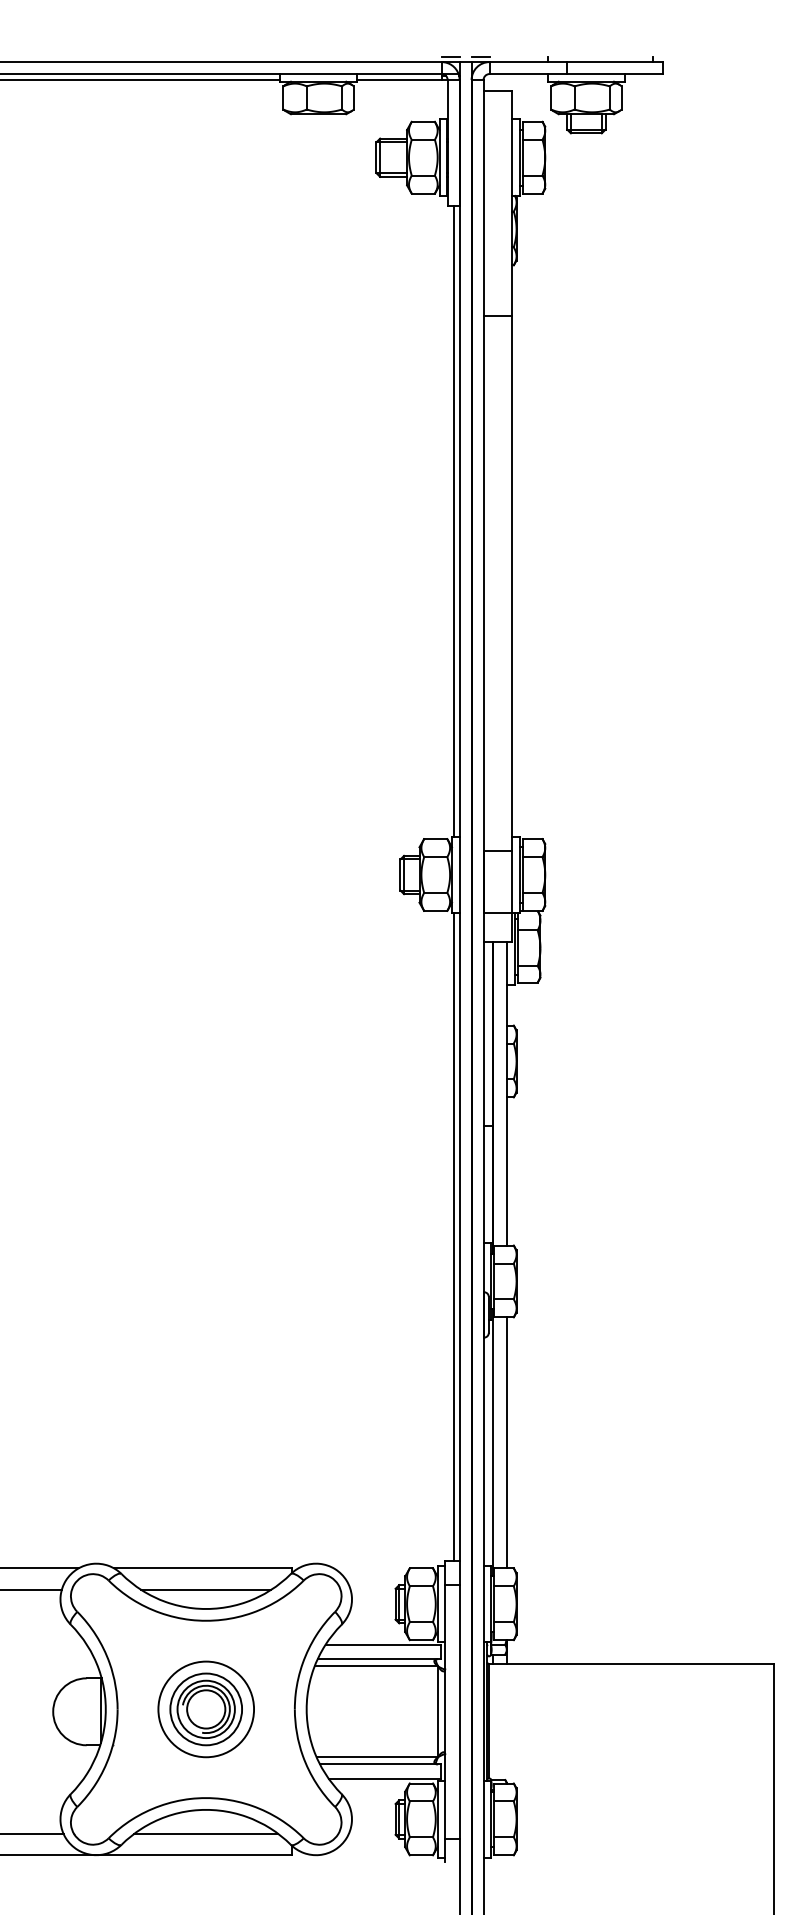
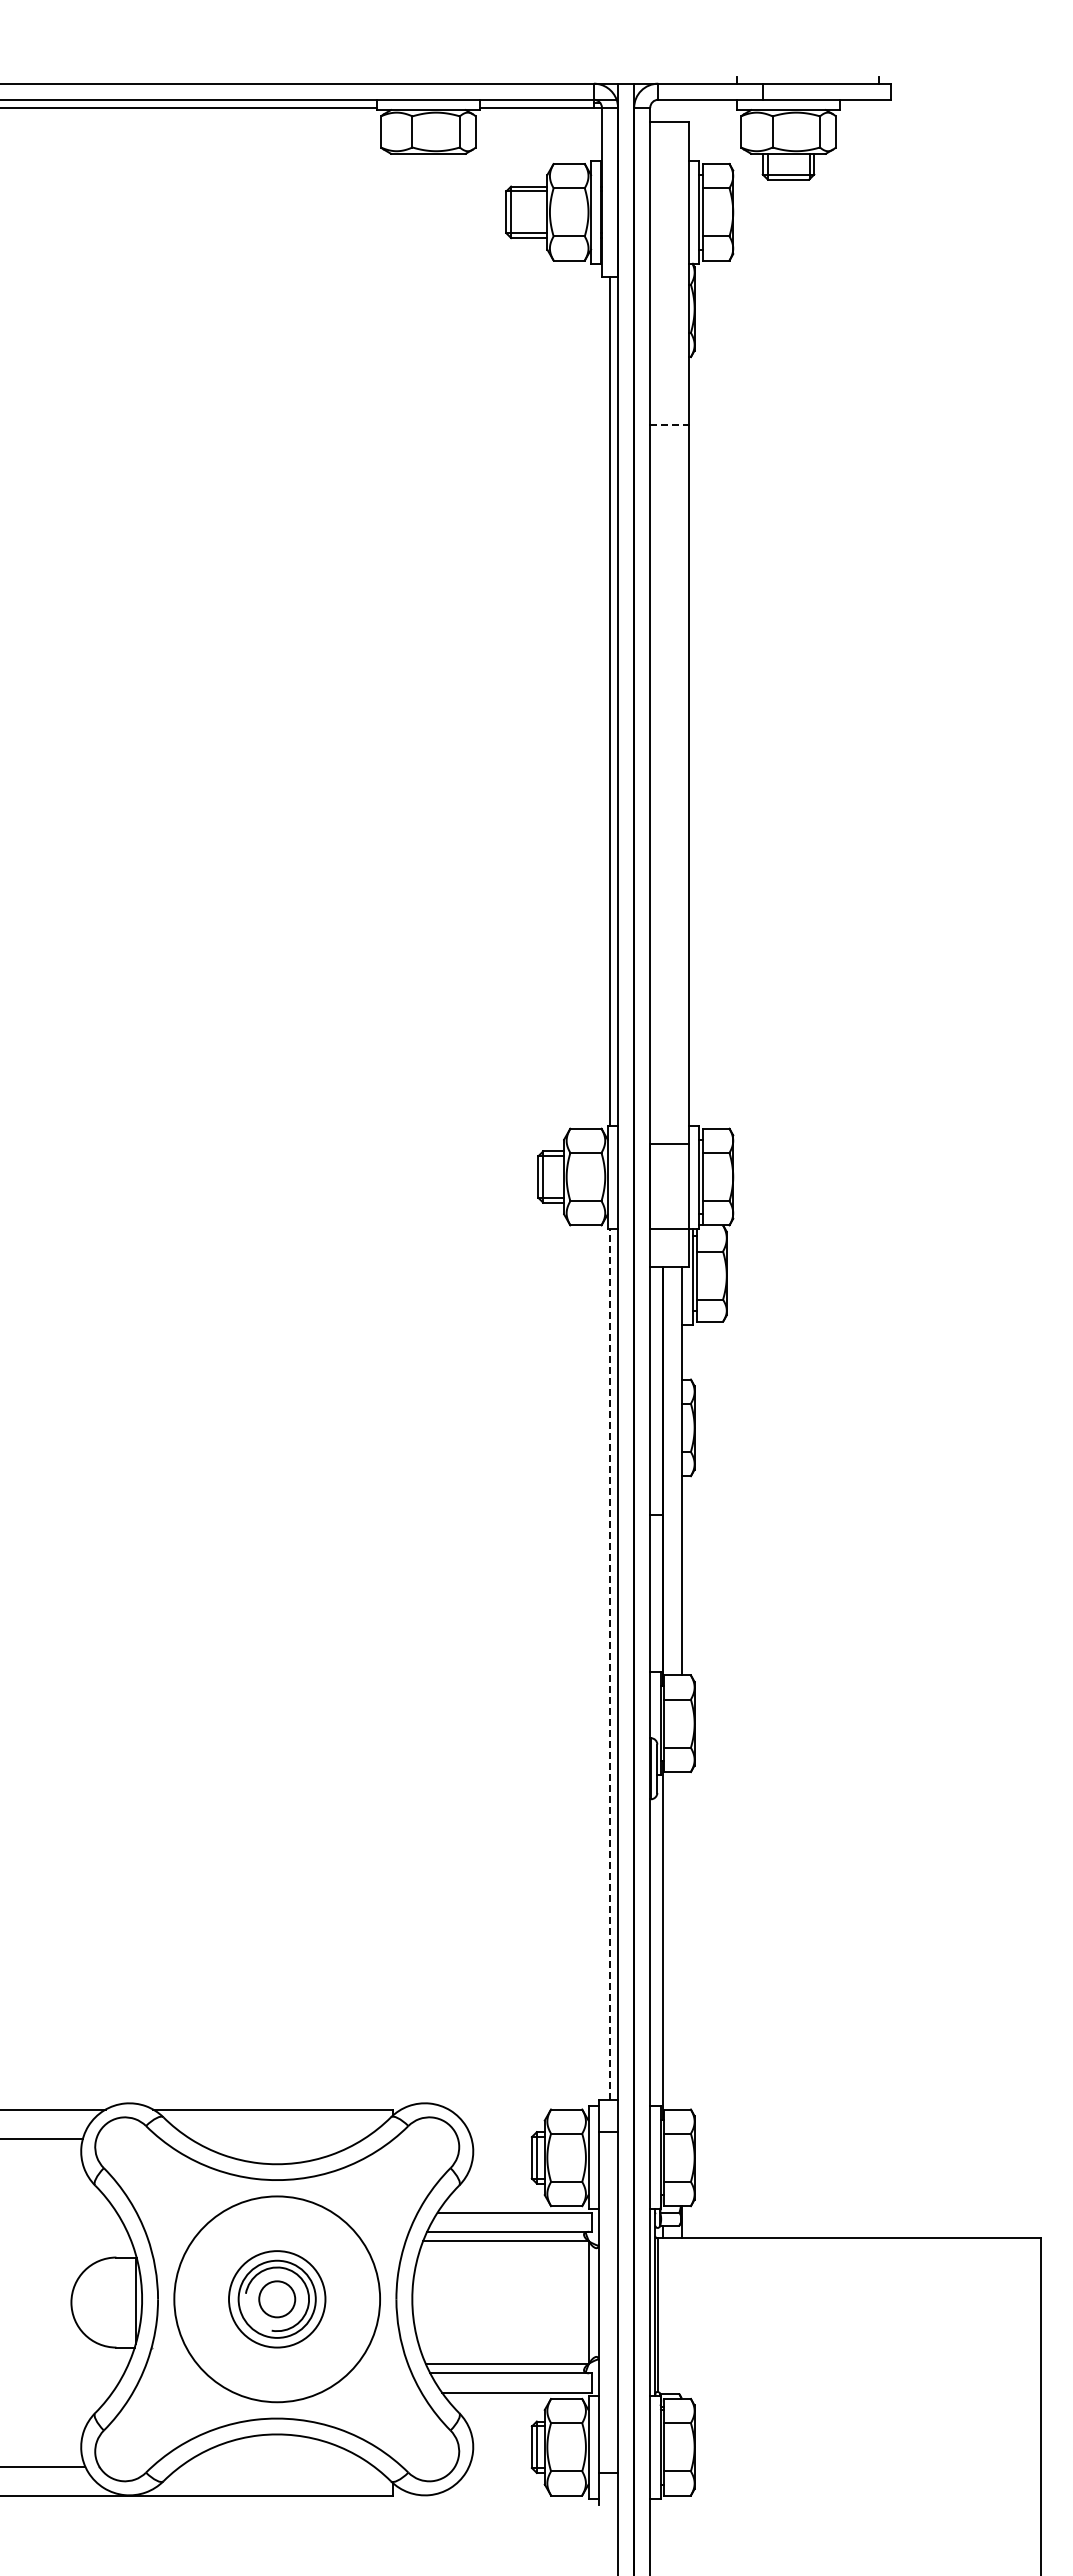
line: (450, 57) -> (605, 77), removed
line: (480, 57) -> (646, 77), removed
line: (498, 316) -> (670, 425), solid -> dashed
line: (454, 1237) -> (610, 1664), solid -> dashed
line: (507, 1442) -> (682, 1940), removed
line: (205, 1589) -> (276, 2138), removed
circle: (205, 1709) -> (276, 2299), size x0.7
circle: (205, 1709) -> (276, 2299), size x1.6
line: (205, 1833) -> (276, 2466), removed

